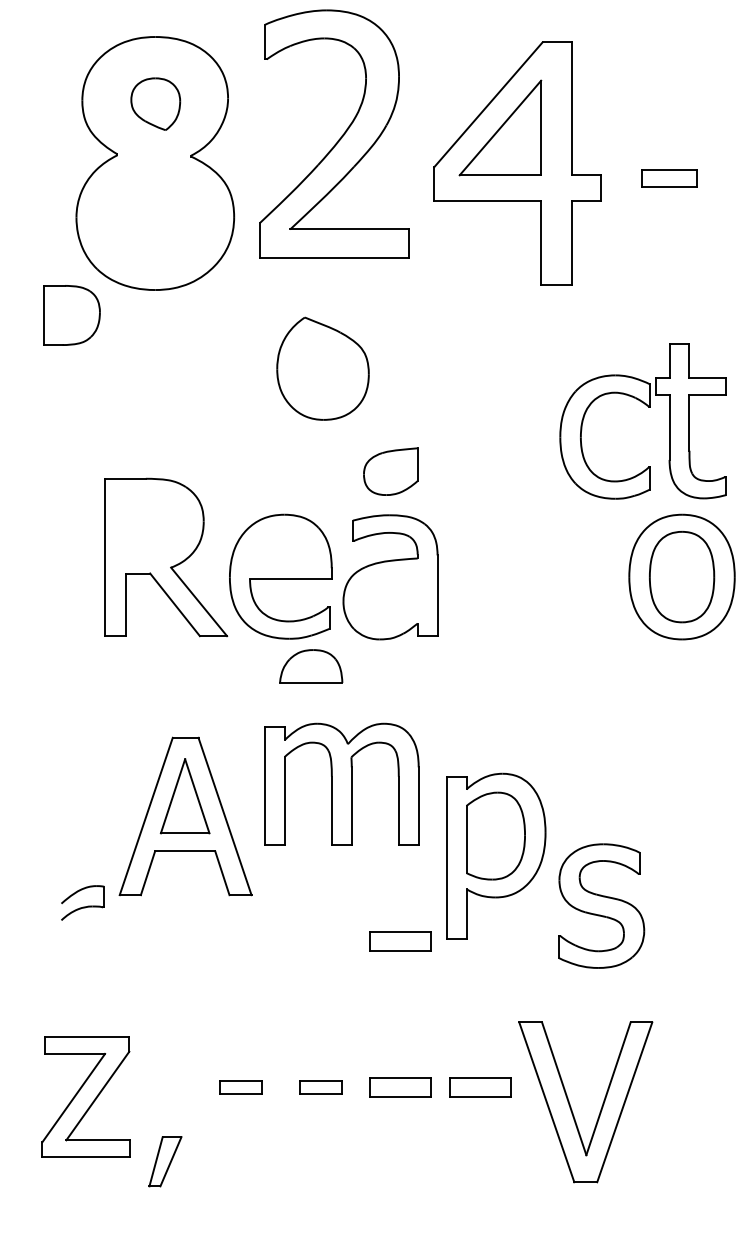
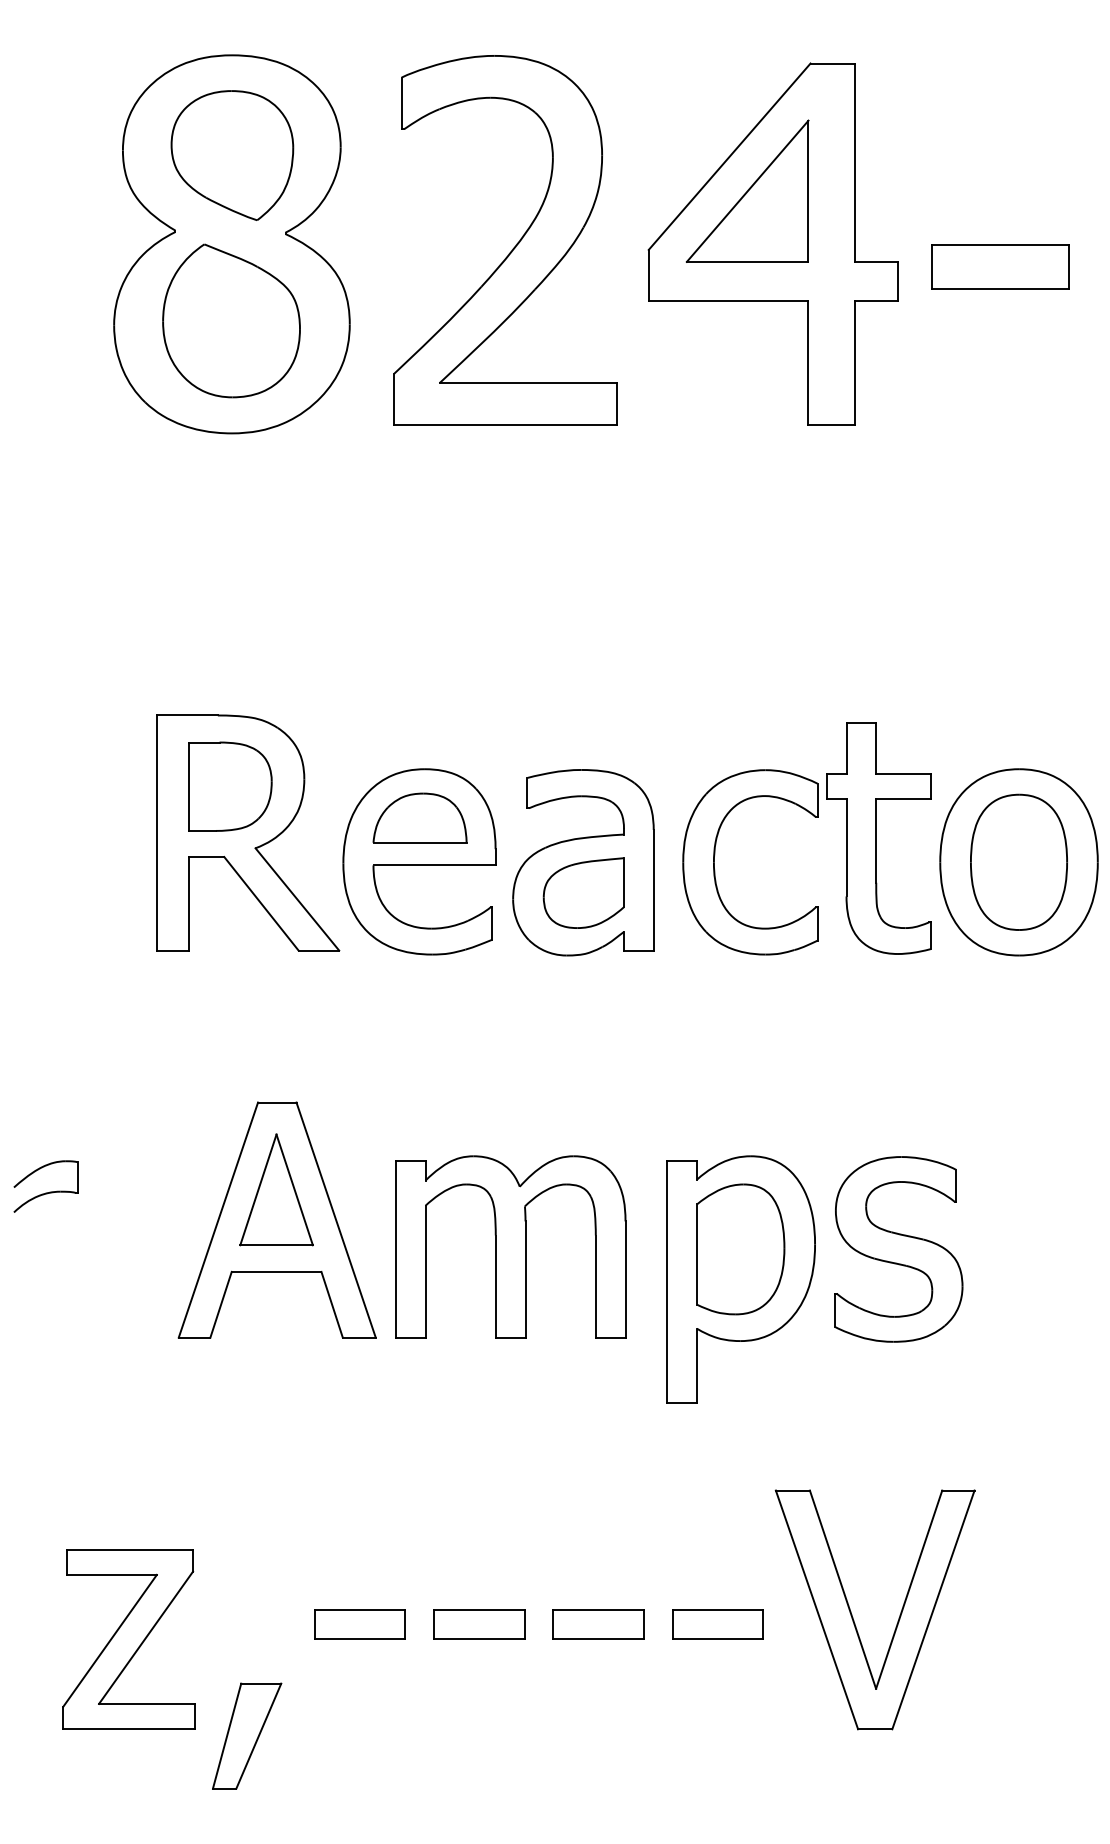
part: (155, 104) -> (232, 156), size x1.67
part: (339, 138) -> (513, 247), moved
part: (669, 178) -> (1000, 266), size x1.67
part: (71, 315) -> (229, 786), moved
part: (322, 368) -> (230, 320), moved
part: (648, 407) -> (815, 818), moved
part: (390, 471) -> (583, 892), moved
part: (311, 666) -> (420, 818), moved
part: (341, 783) -> (510, 1245), moved
part: (82, 902) -> (45, 1185), moved
part: (601, 905) -> (898, 1248), moved
part: (400, 941) -> (598, 1406), removed
part: (240, 1087) -> (359, 1625), size x1.43
part: (320, 1087) -> (478, 1625), size x1.43
part: (571, 1106) -> (853, 1616), moved
part: (165, 1161) -> (247, 1735), size x1.43

